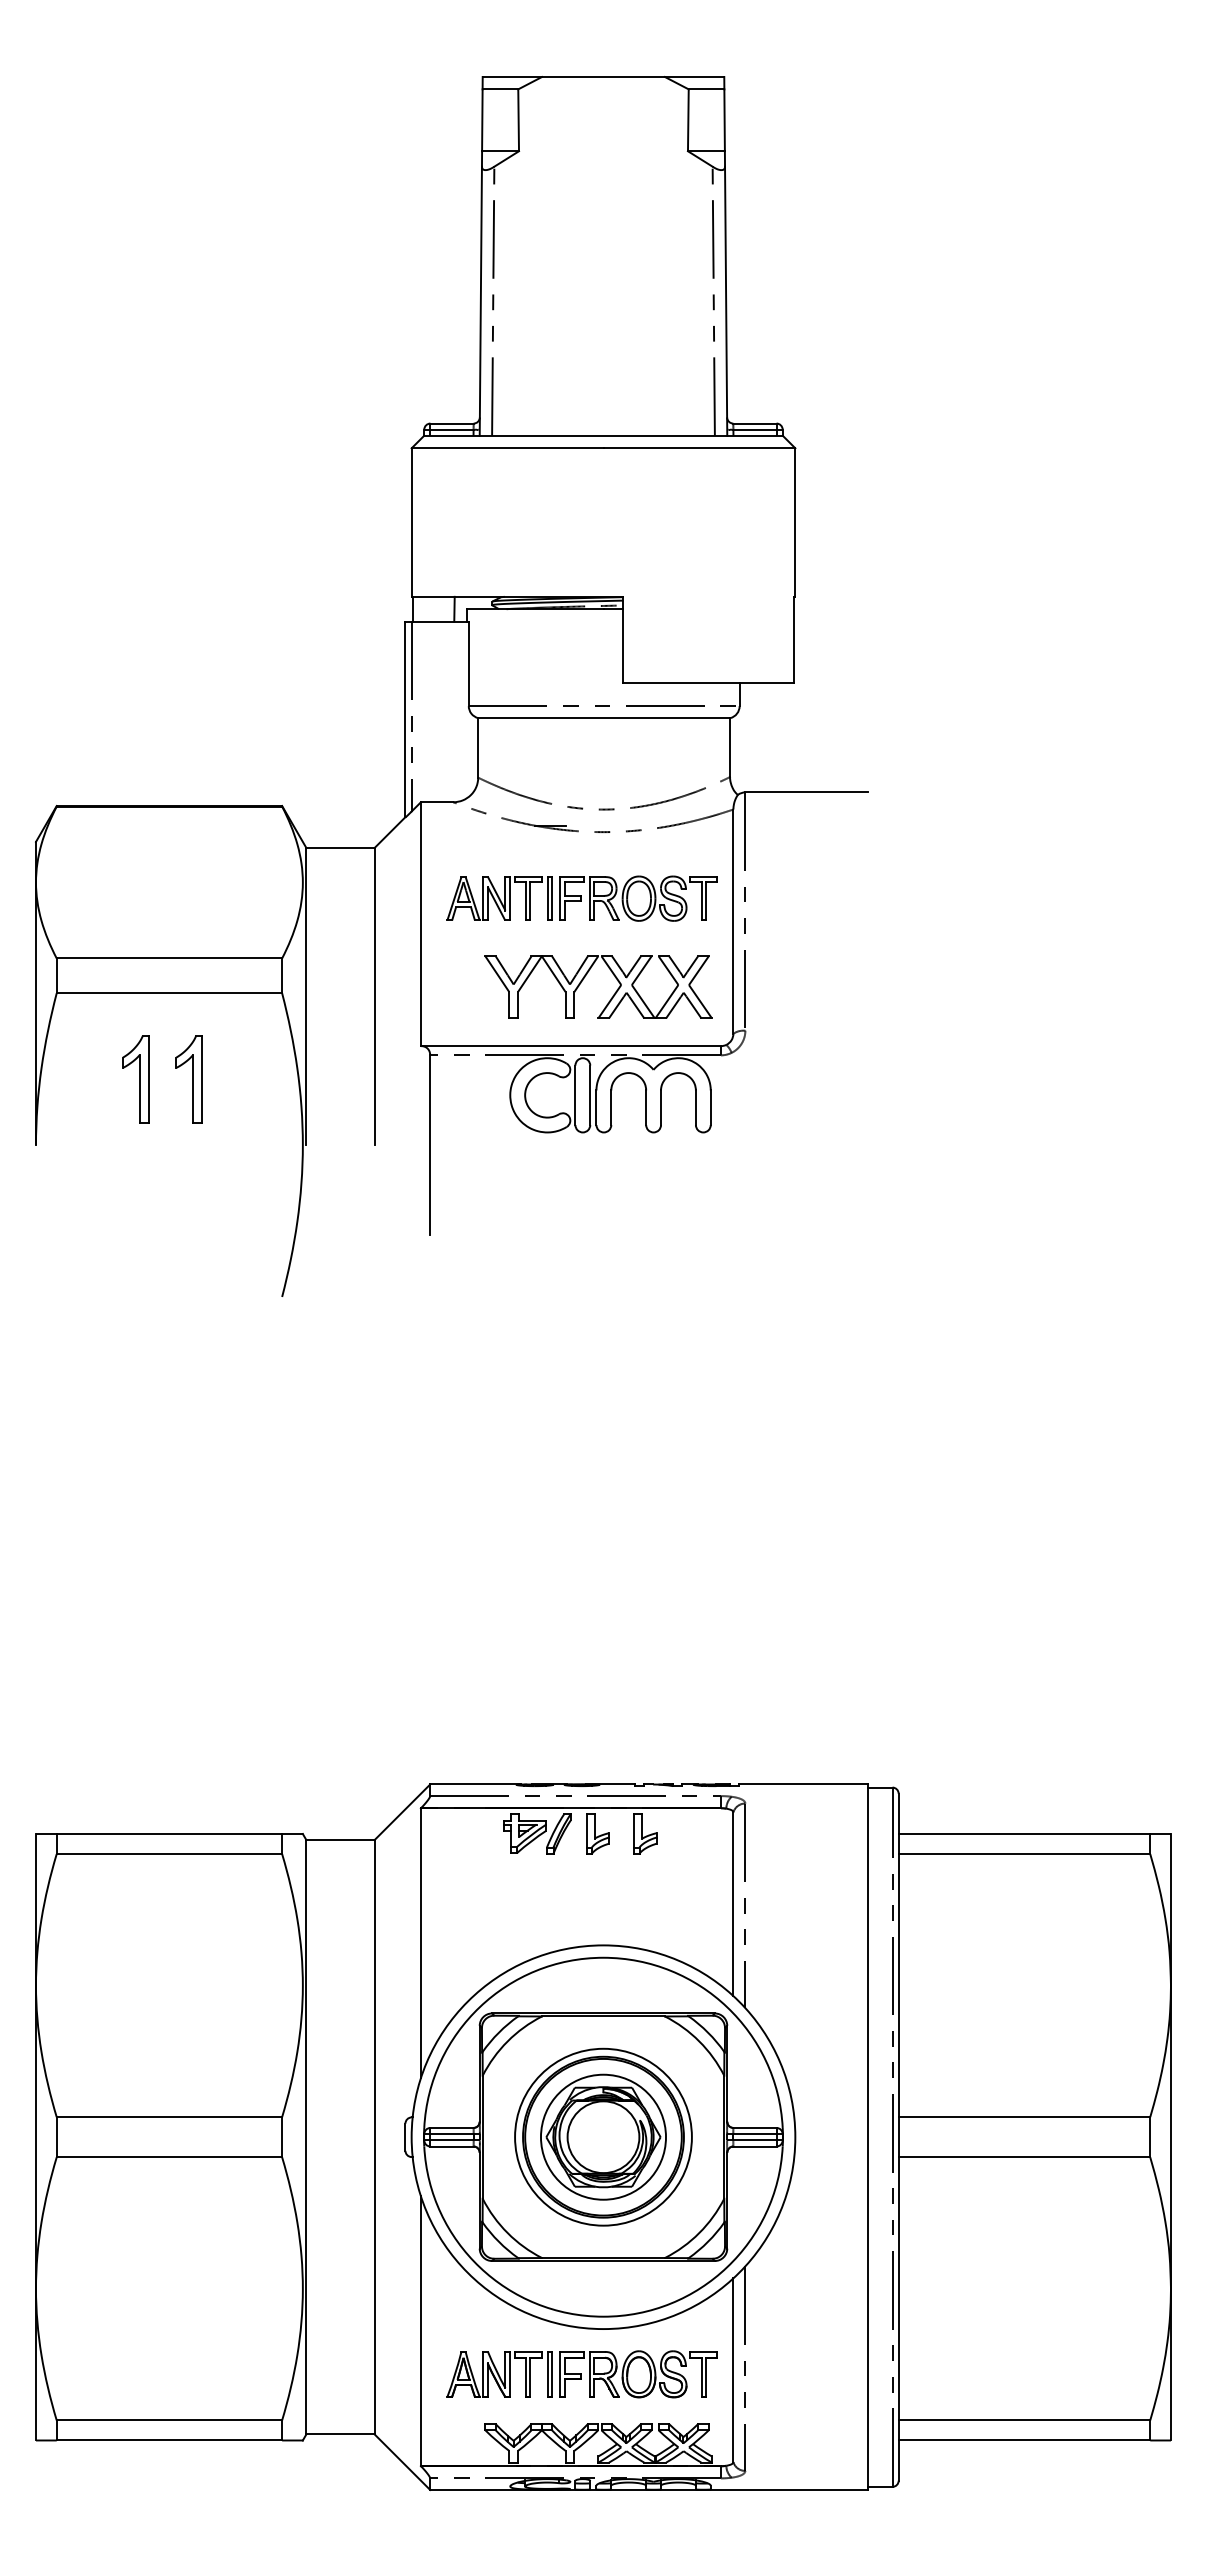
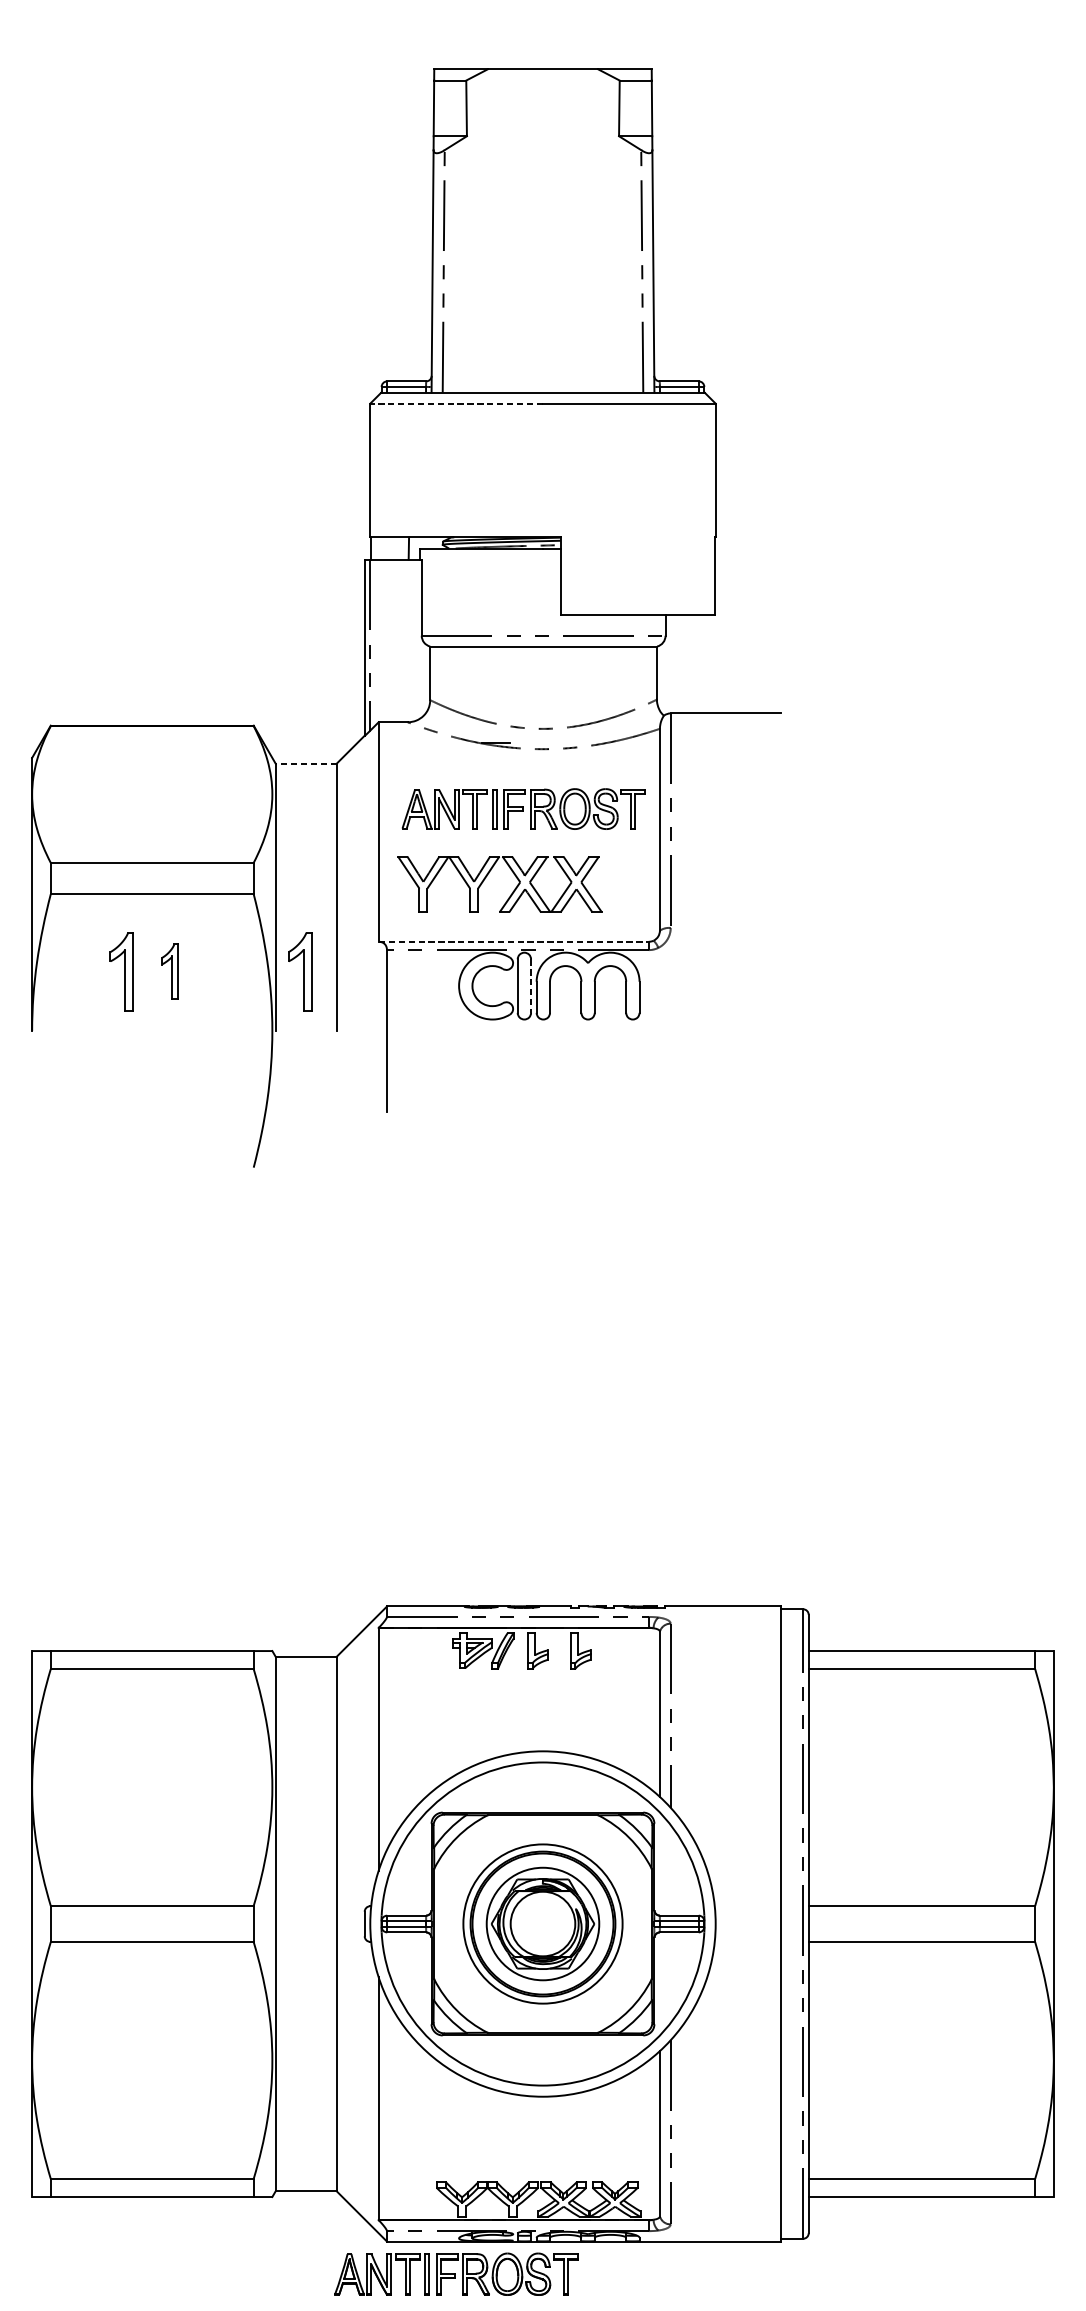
line: (507, 448) -> (456, 403), solid -> dashed
line: (339, 848) -> (305, 763), solid -> dashed
part: (585, 977) -> (488, 875), moved
line: (571, 1046) -> (514, 942), solid -> dashed
part: (188, 1079) -> (169, 971), size x0.7
part: (333, 1079) -> (299, 971), added
line: (590, 1095) -> (531, 986), solid -> dashed
part: (581, 2374) -> (455, 2274), moved

